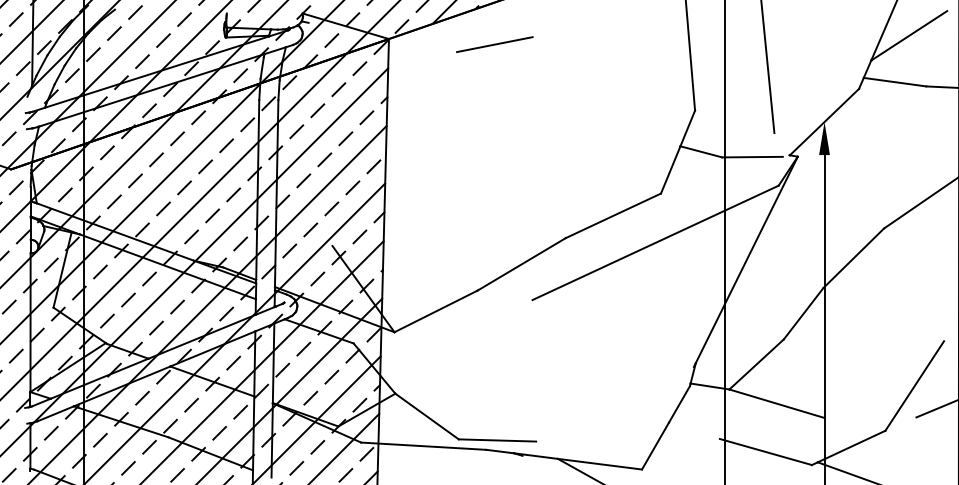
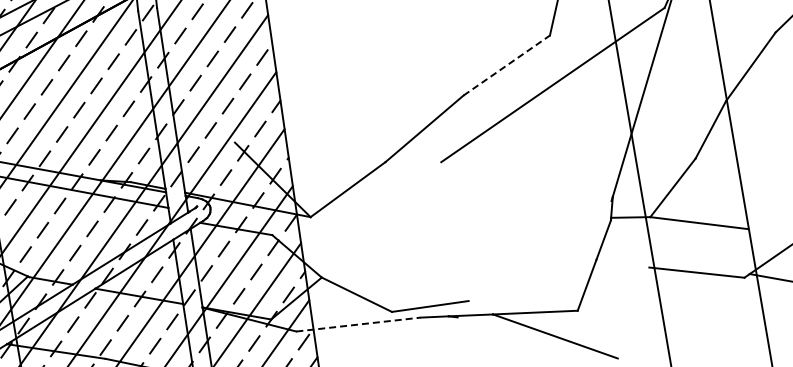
line: (613, 215) -> (506, 65), solid -> dashed
line: (423, 446) -> (358, 324), solid -> dashed

